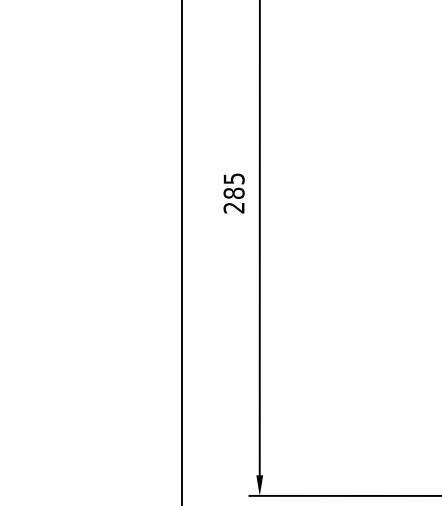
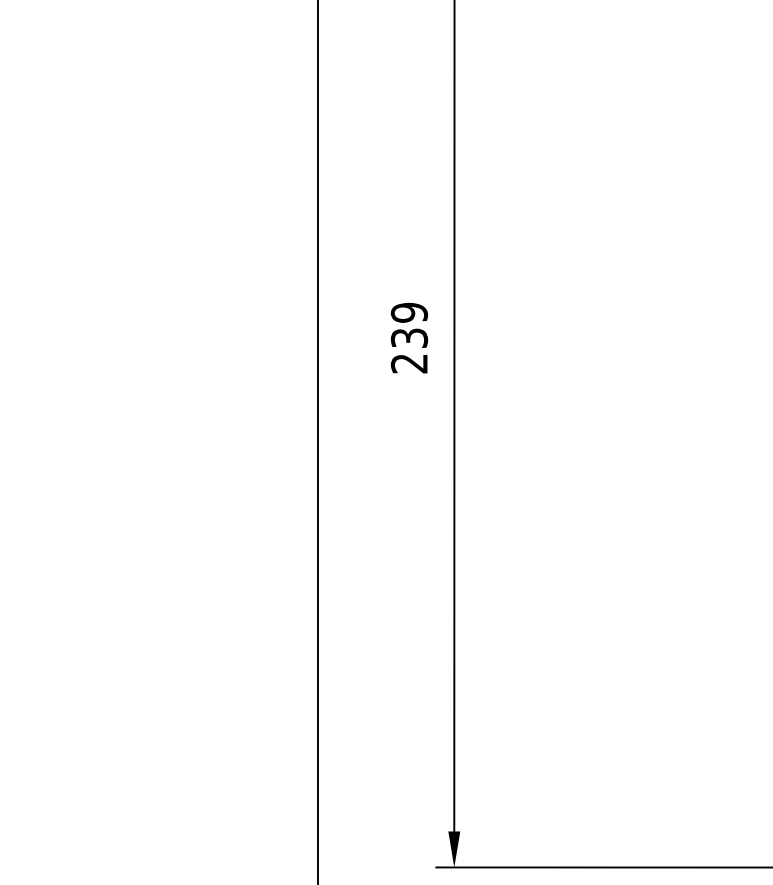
text: (233, 185) -> (408, 324), 285 -> 239

